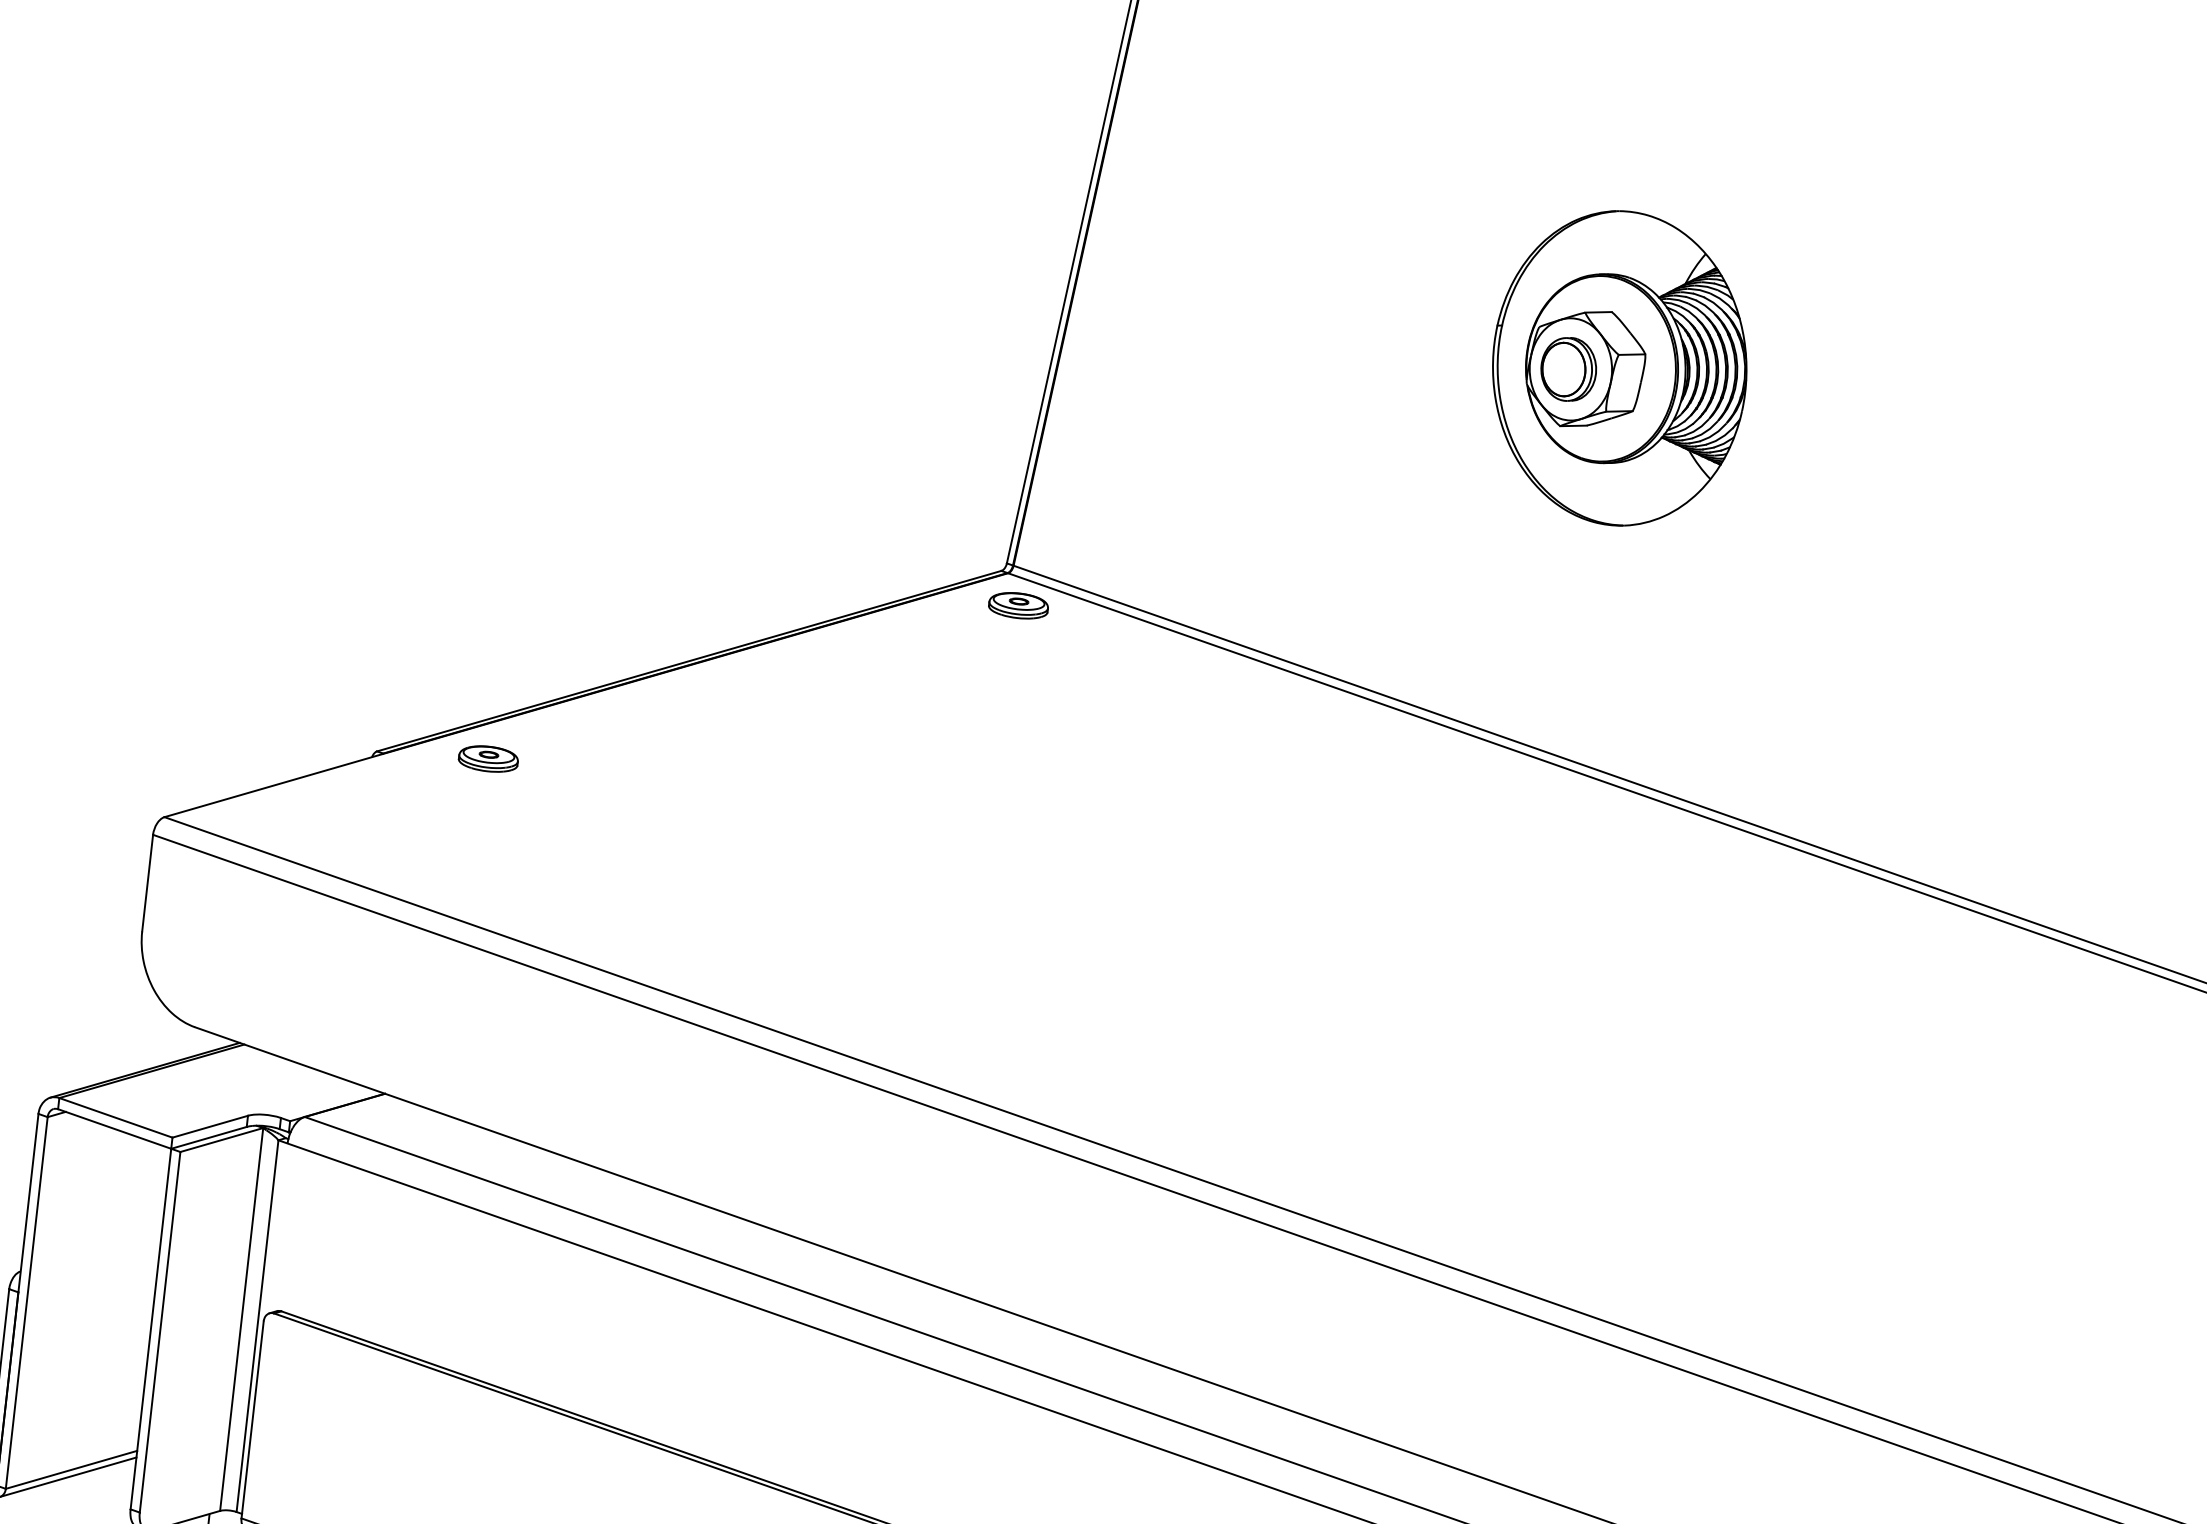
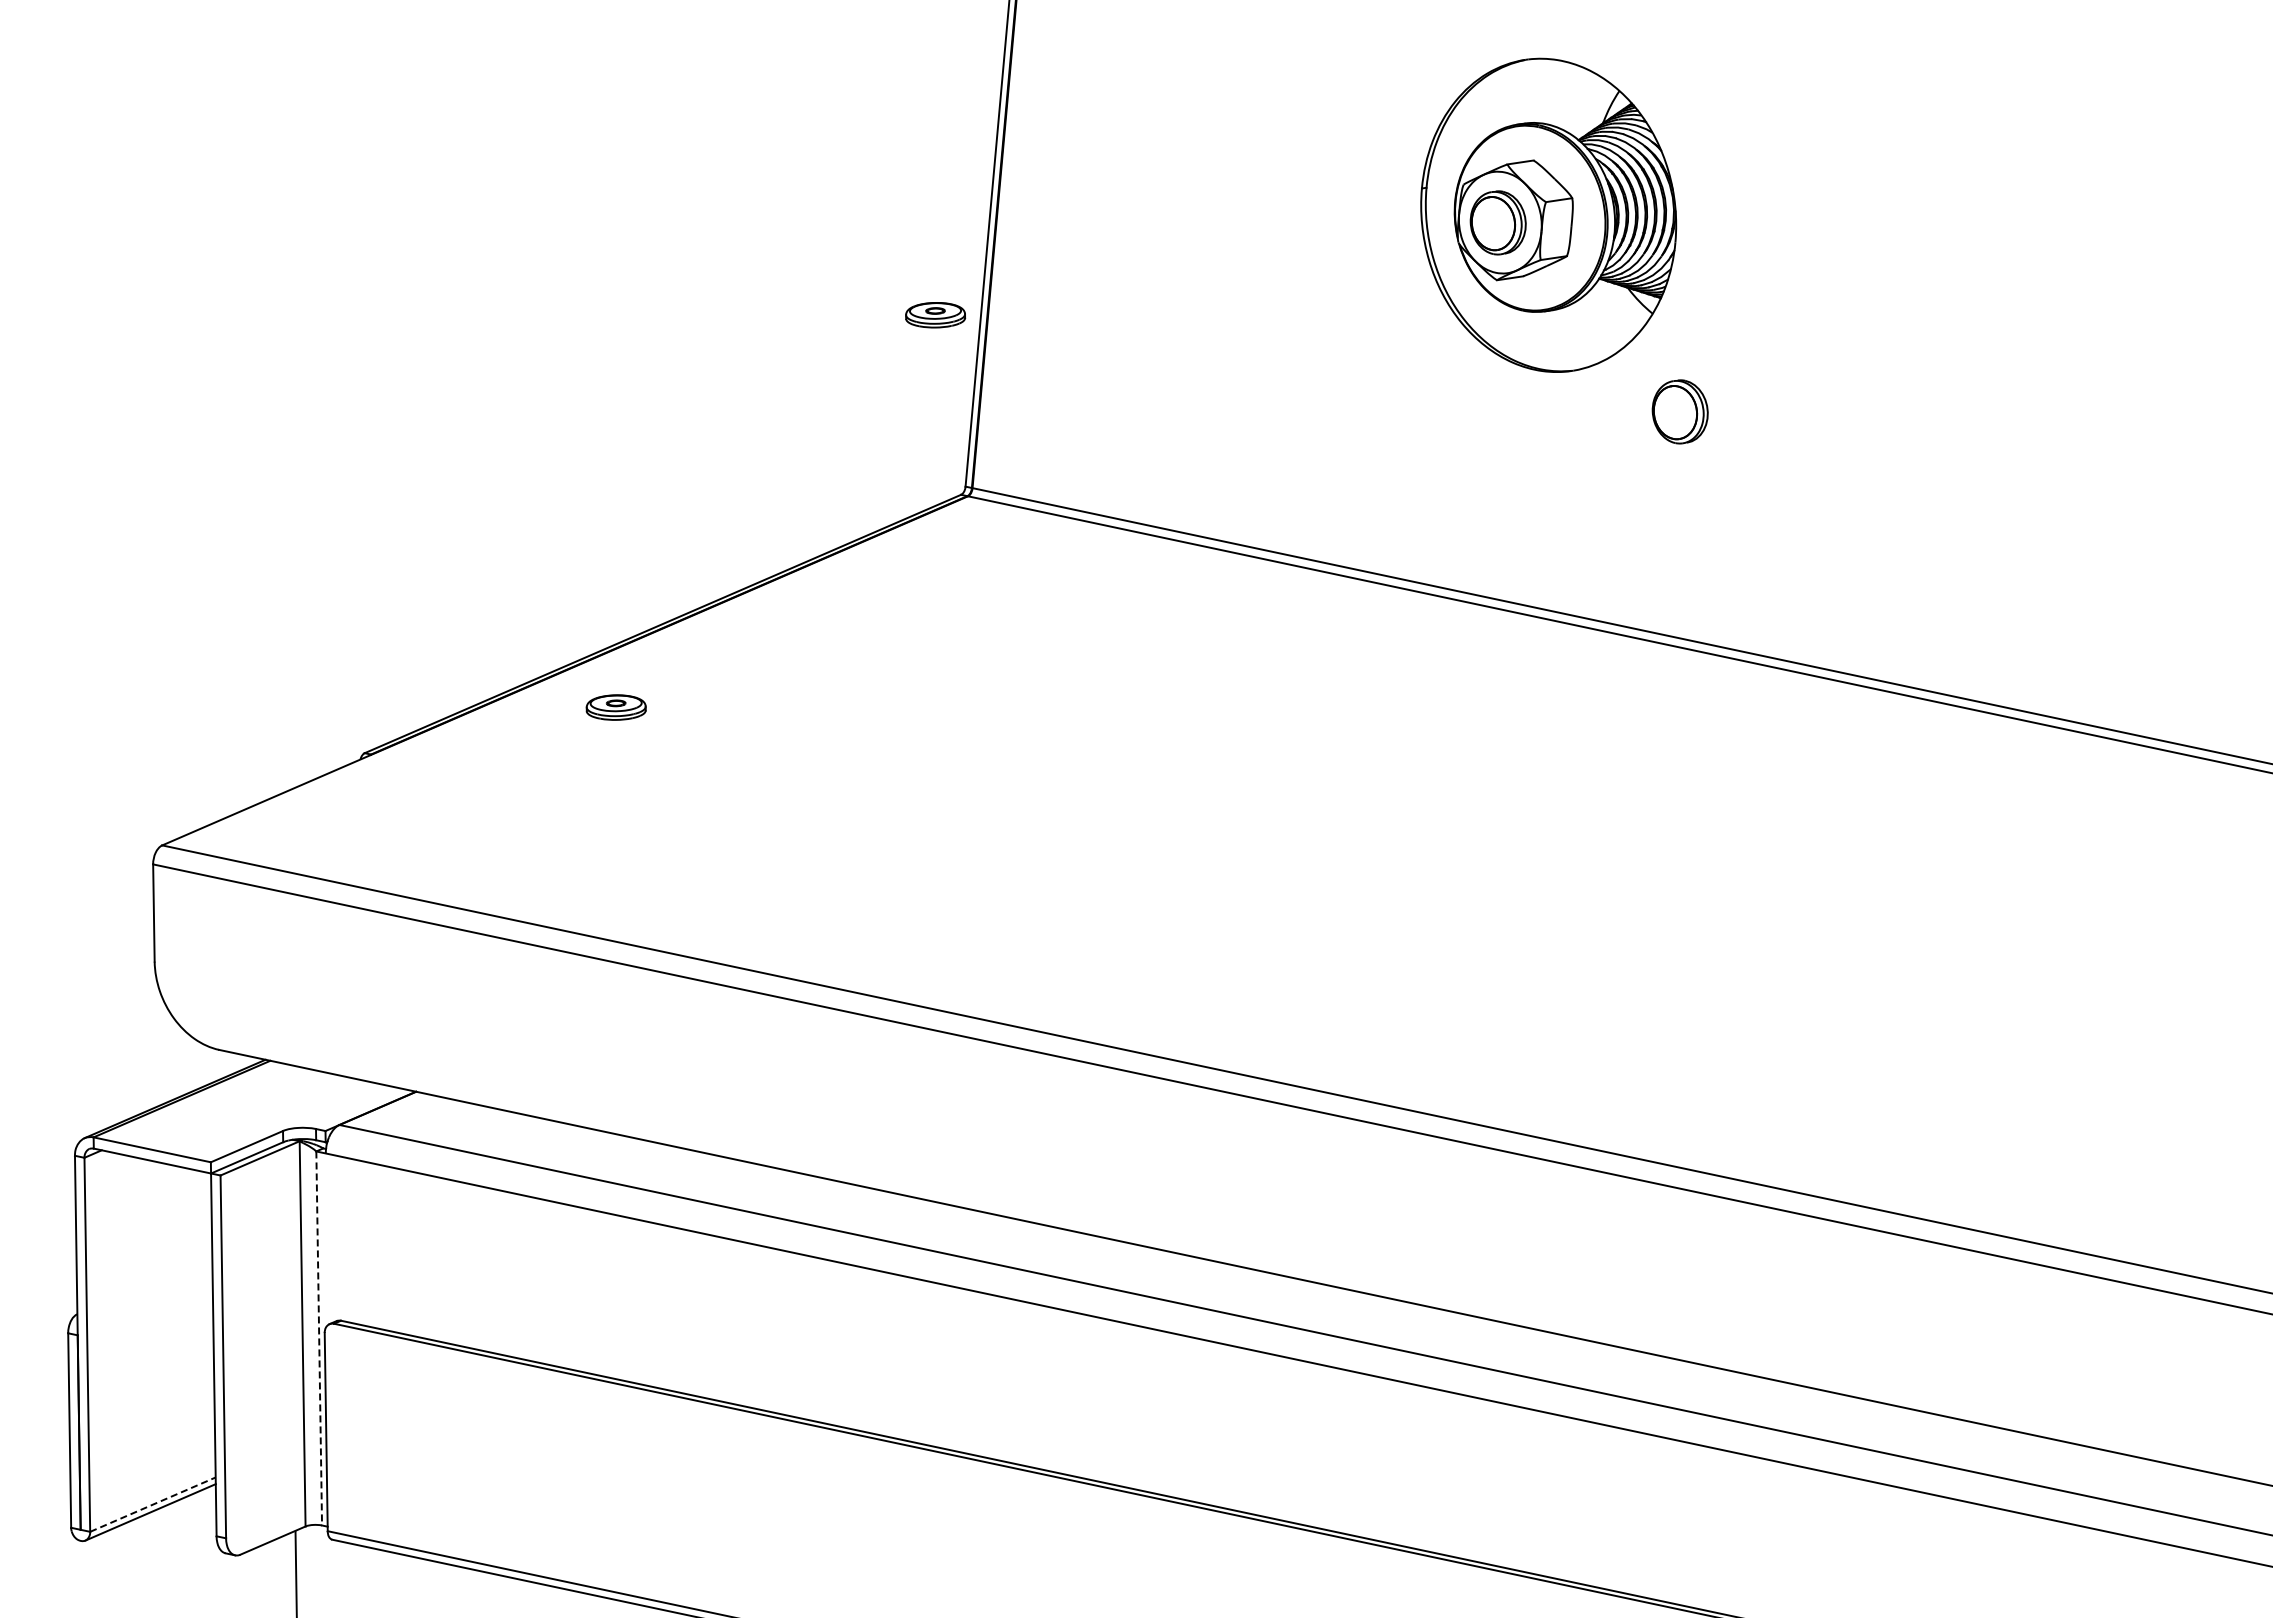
part: (1724, 579) -> (1679, 411), added
part: (1018, 606) -> (935, 315), moved
part: (487, 758) -> (615, 707), moved
line: (257, 1326) -> (319, 1338), solid -> dashed
line: (72, 1469) -> (153, 1504), solid -> dashed

